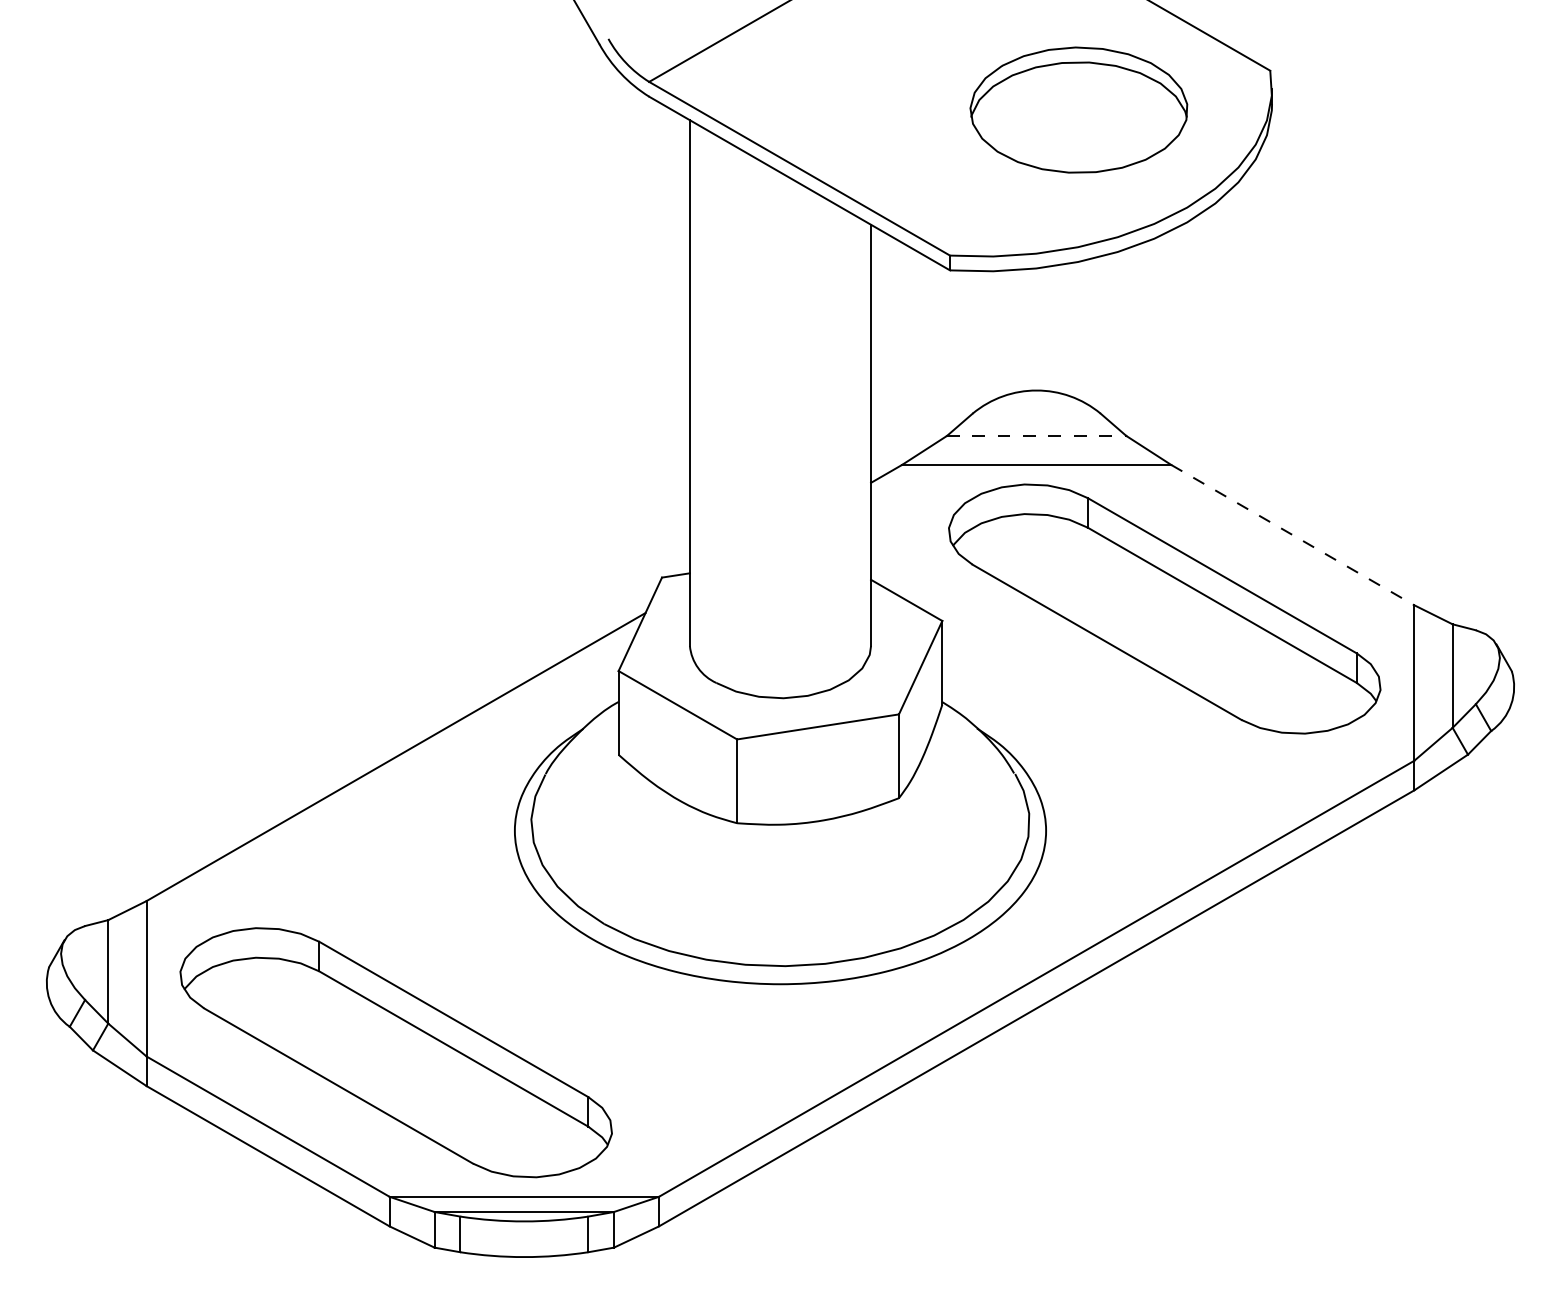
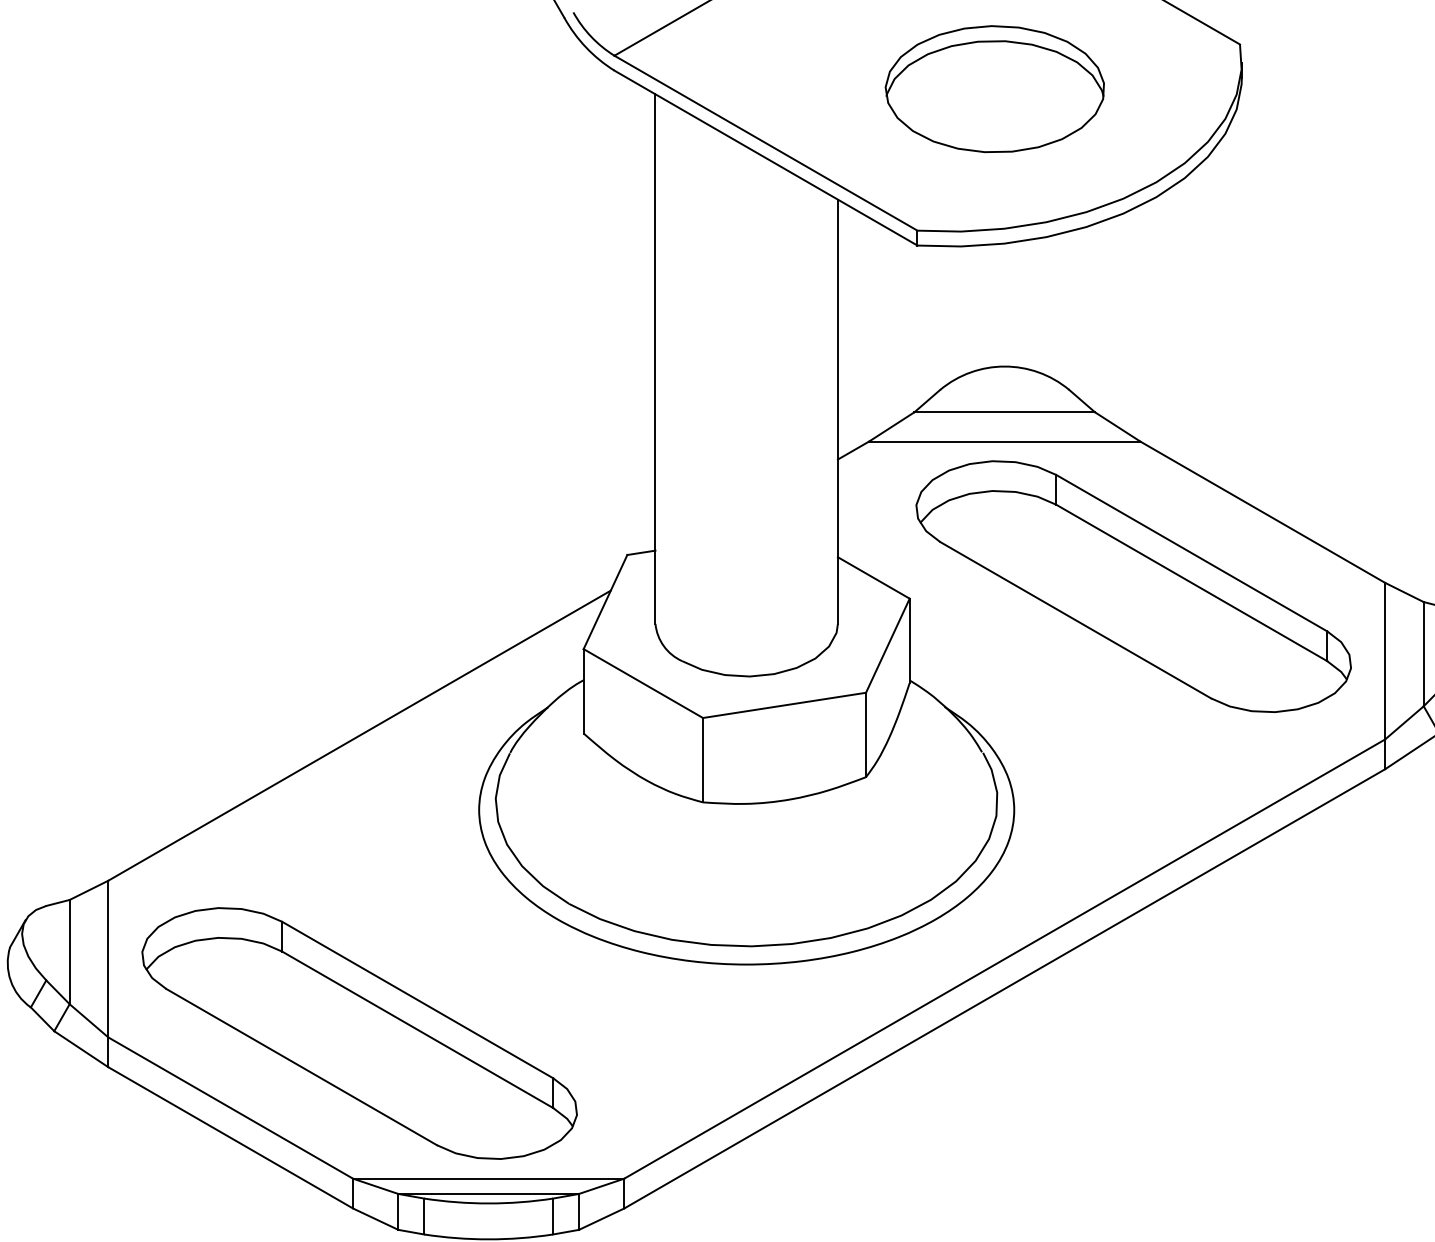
part: (1078, 109) -> (994, 88), moved
line: (1036, 435) -> (1004, 411), dashed -> solid
line: (1293, 535) -> (1263, 512), dashed -> solid

